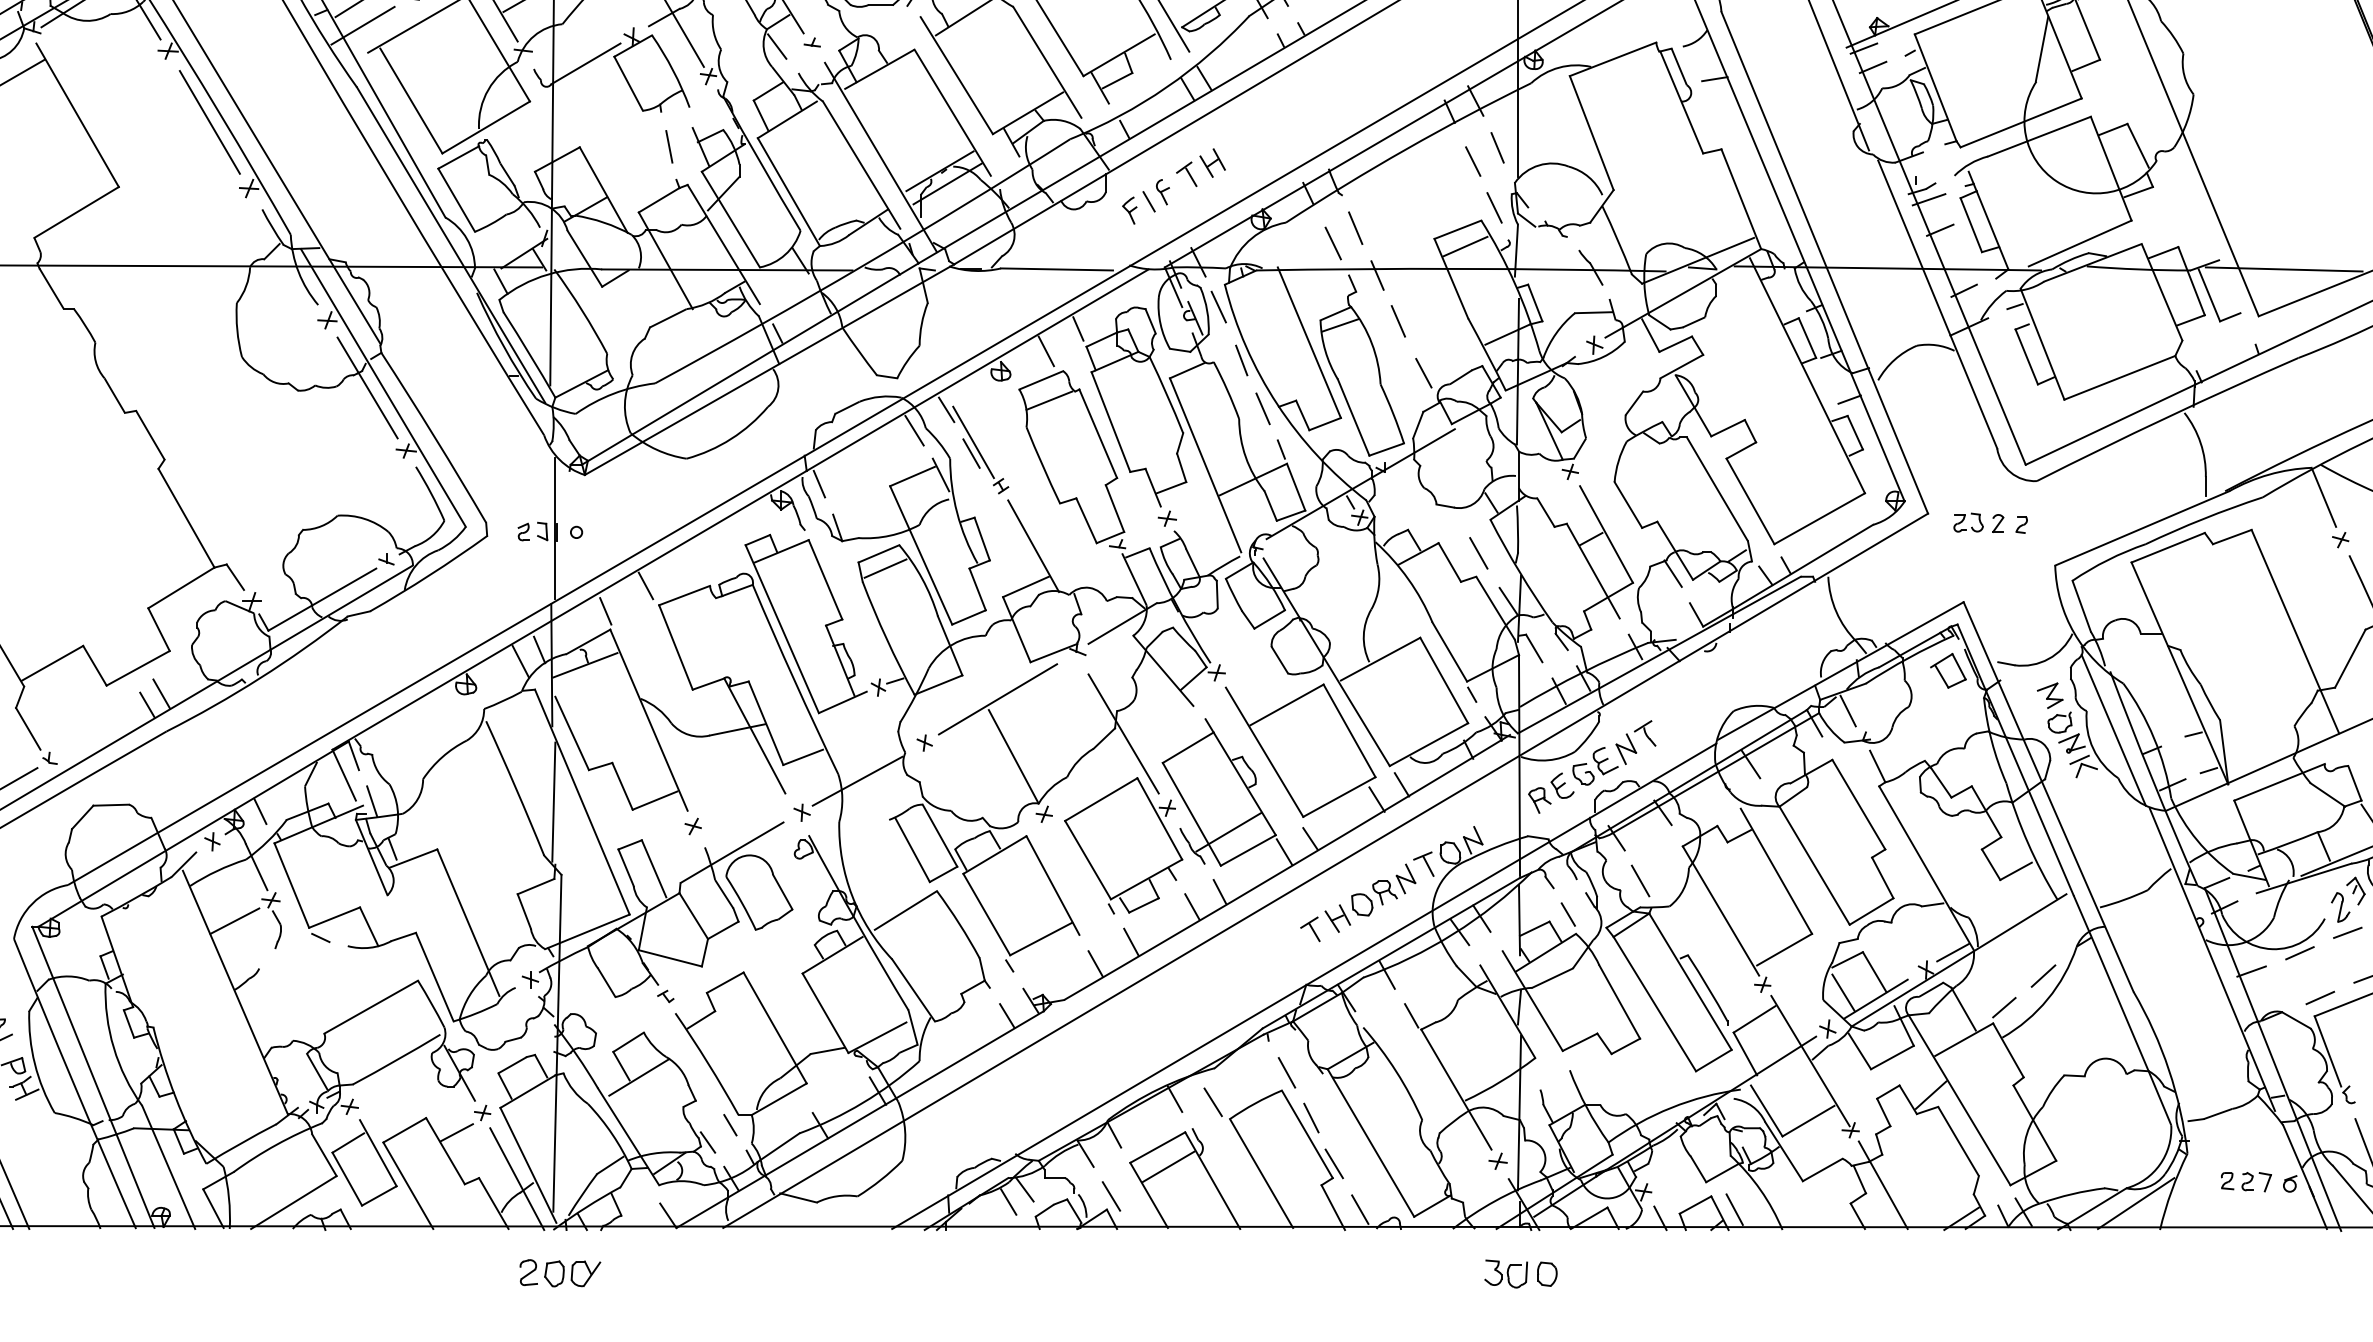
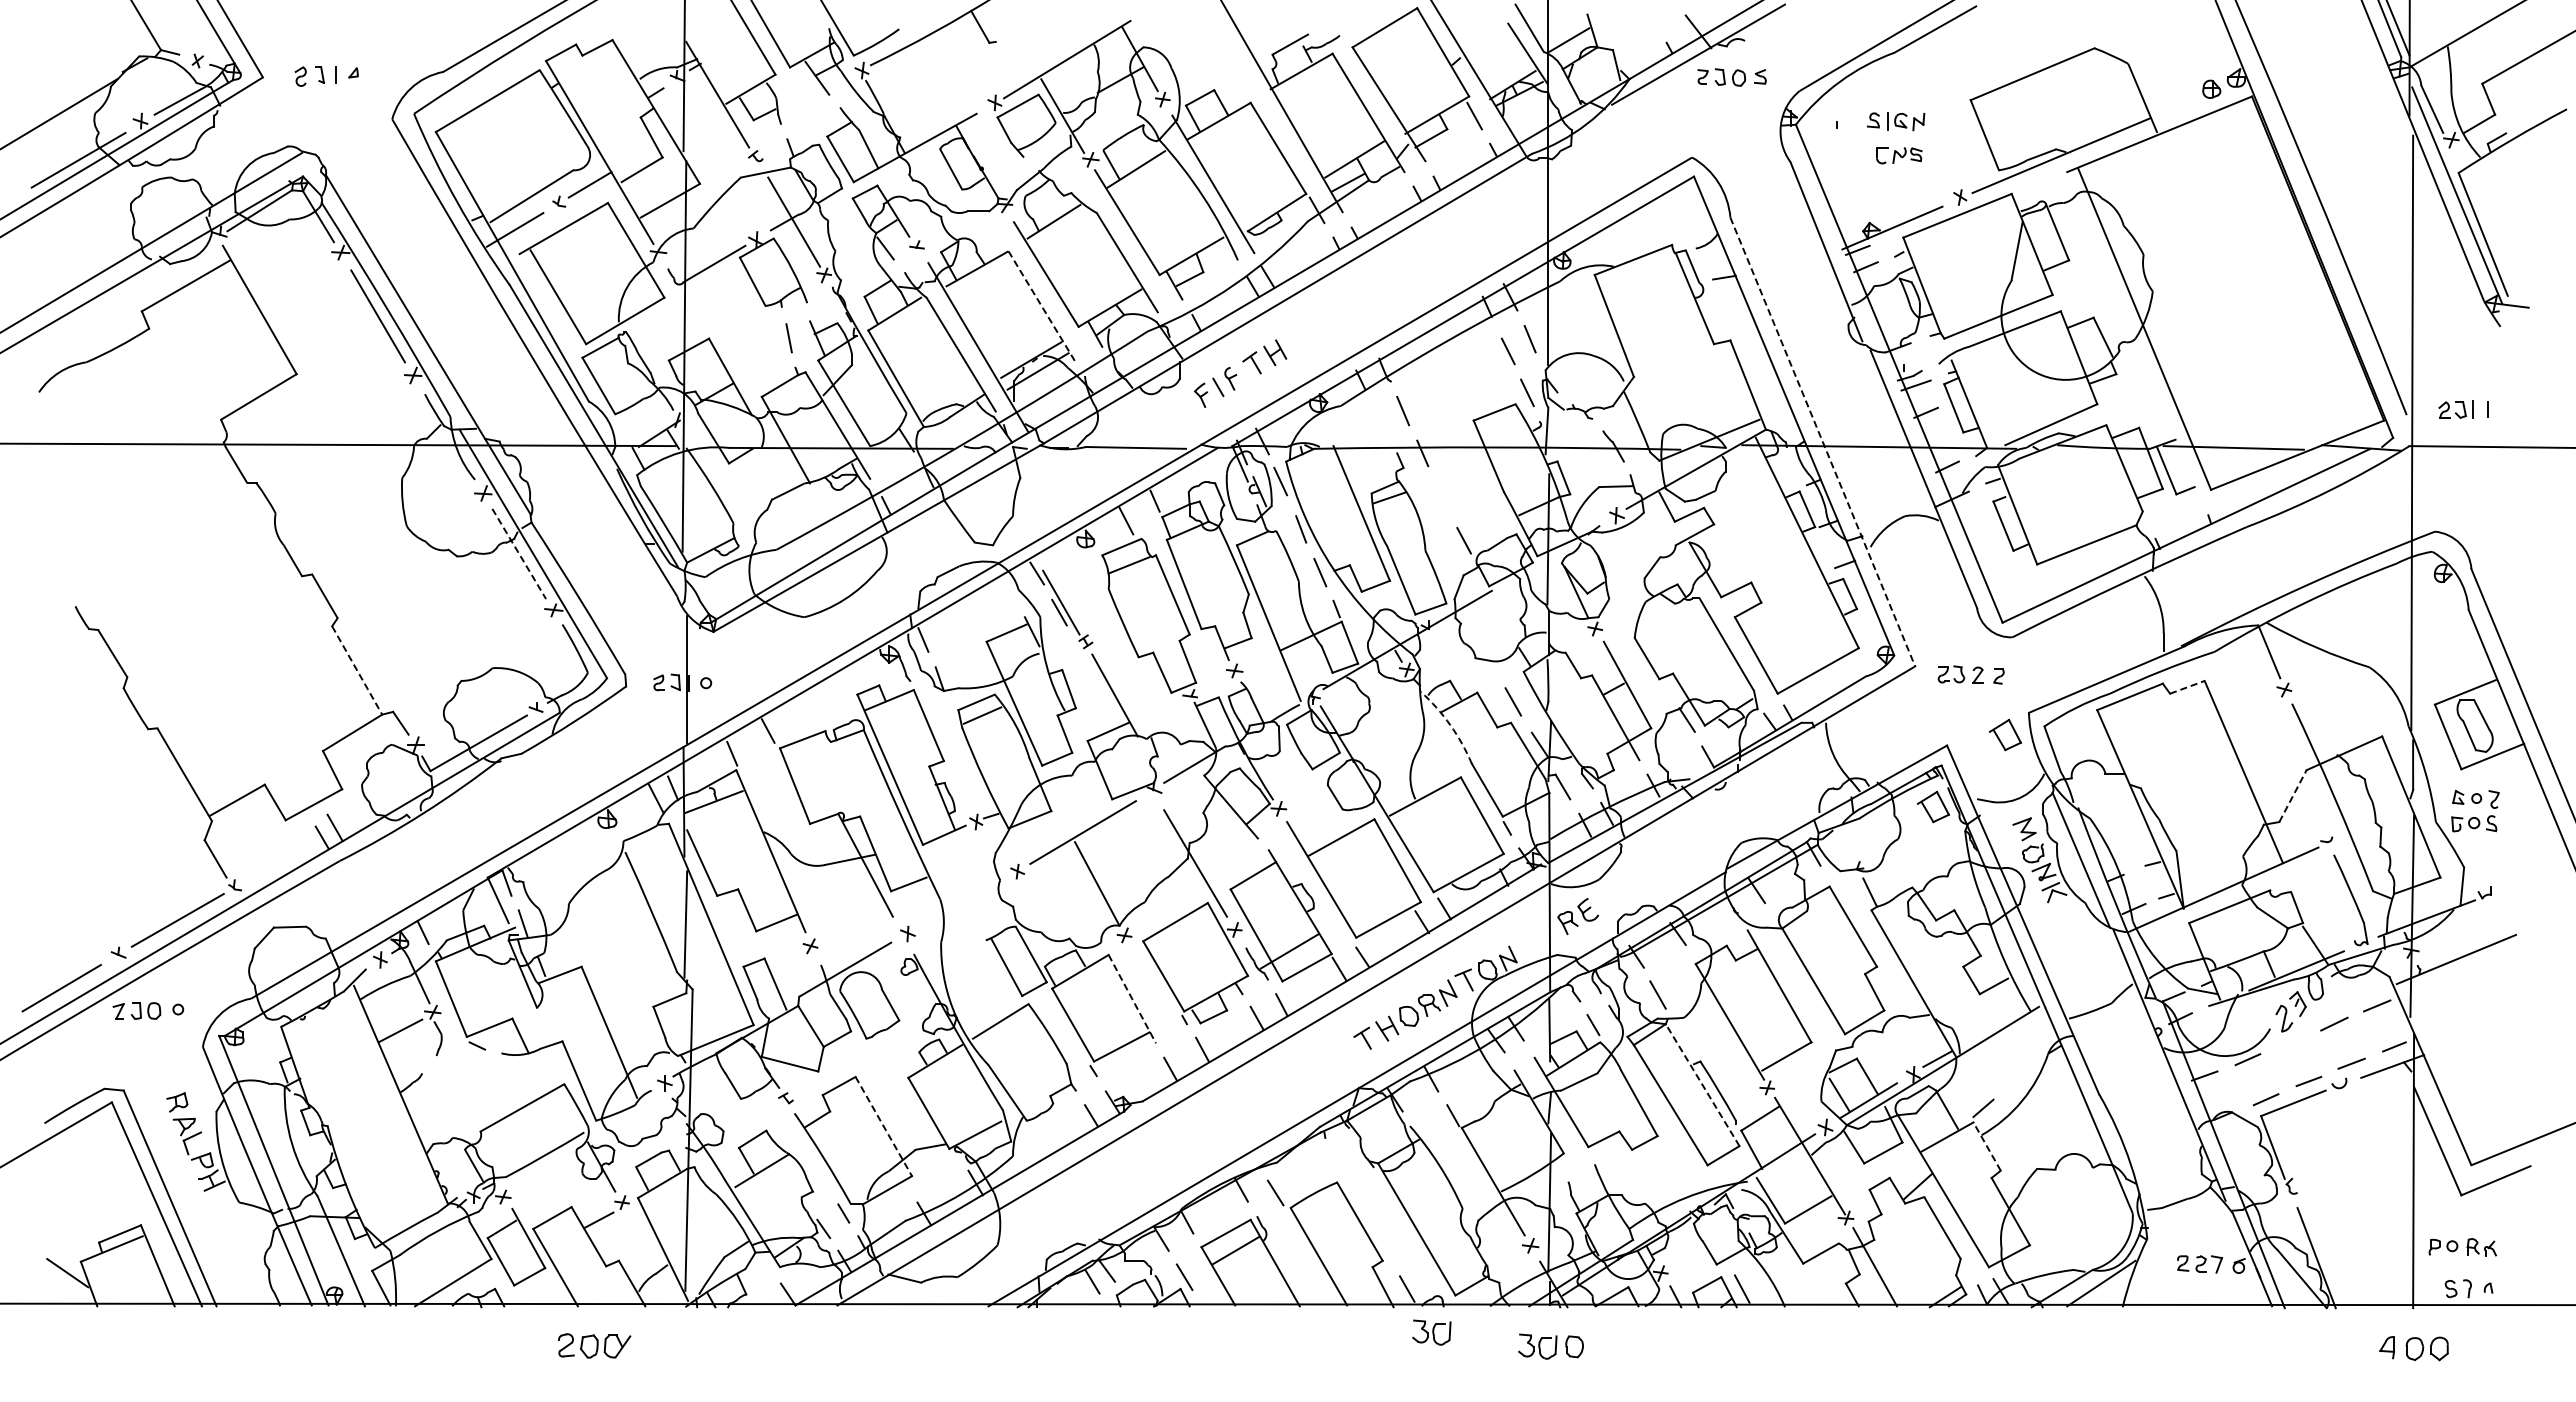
line: (952, 112) -> (1042, 307), solid -> dashed
line: (1332, 243) -> (1382, 424), removed
line: (1465, 246) -> (1501, 427), removed
line: (1824, 263) -> (1822, 442), solid -> dashed
line: (1398, 321) -> (1441, 494), removed
line: (367, 388) -> (519, 554), solid -> dashed
line: (914, 431) -> (1008, 592), removed
line: (186, 518) -> (357, 670), solid -> dashed
line: (2232, 537) -> (2187, 687), solid -> dashed
arc: (1408, 579) -> (1450, 725), solid -> dashed
part: (2027, 589) -> (2004, 734), added
line: (2350, 657) -> (2293, 795), solid -> dashed
line: (1847, 710) -> (1843, 842), removed
part: (1614, 752) -> (1634, 880), removed
line: (857, 780) -> (957, 905), removed
line: (1053, 885) -> (1132, 999), solid -> dashed
line: (2347, 932) -> (2290, 1041), removed
line: (2043, 975) -> (2018, 1079), removed
line: (1690, 981) -> (1702, 1084), solid -> dashed
line: (775, 1029) -> (884, 1127), solid -> dashed
line: (2008, 1050) -> (1987, 1146), solid -> dashed
line: (1286, 1072) -> (1341, 1166), removed
line: (1311, 1117) -> (1363, 1206), removed
line: (1333, 1163) -> (1383, 1247), removed
line: (516, 1178) -> (652, 1261), removed
part: (1387, 1258) -> (1431, 1332), added
part: (560, 1272) -> (594, 1345), moved

